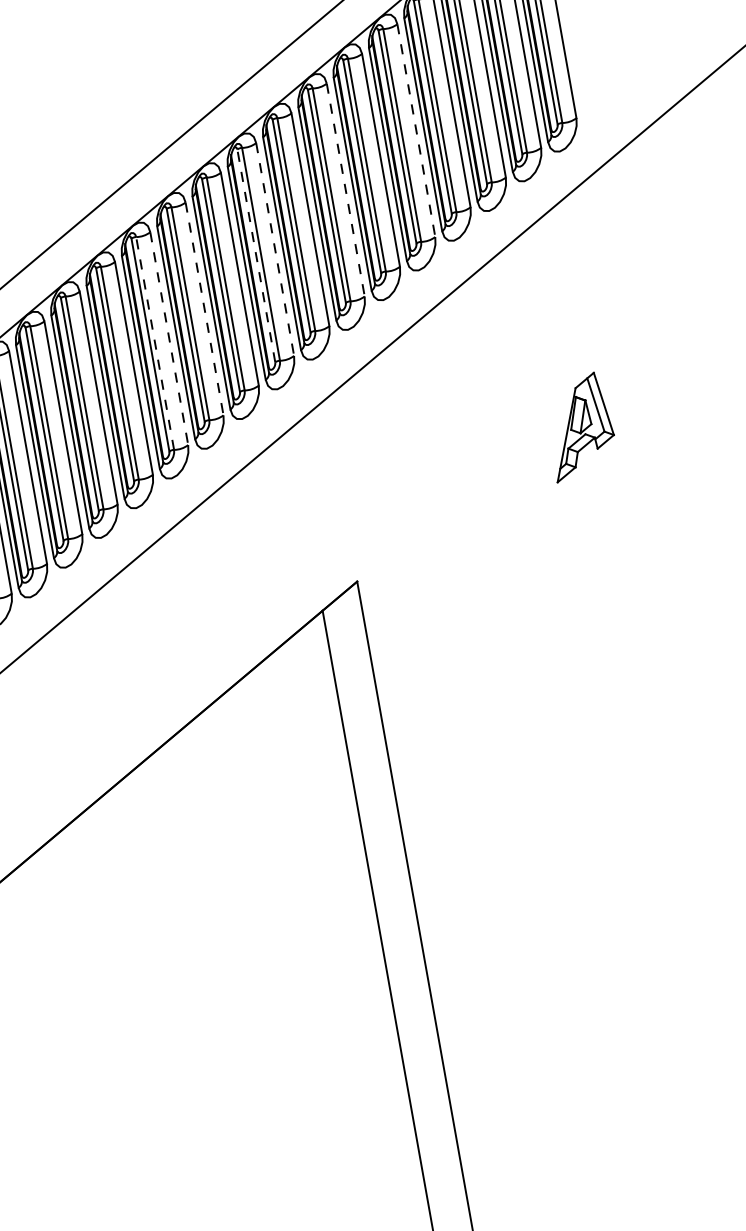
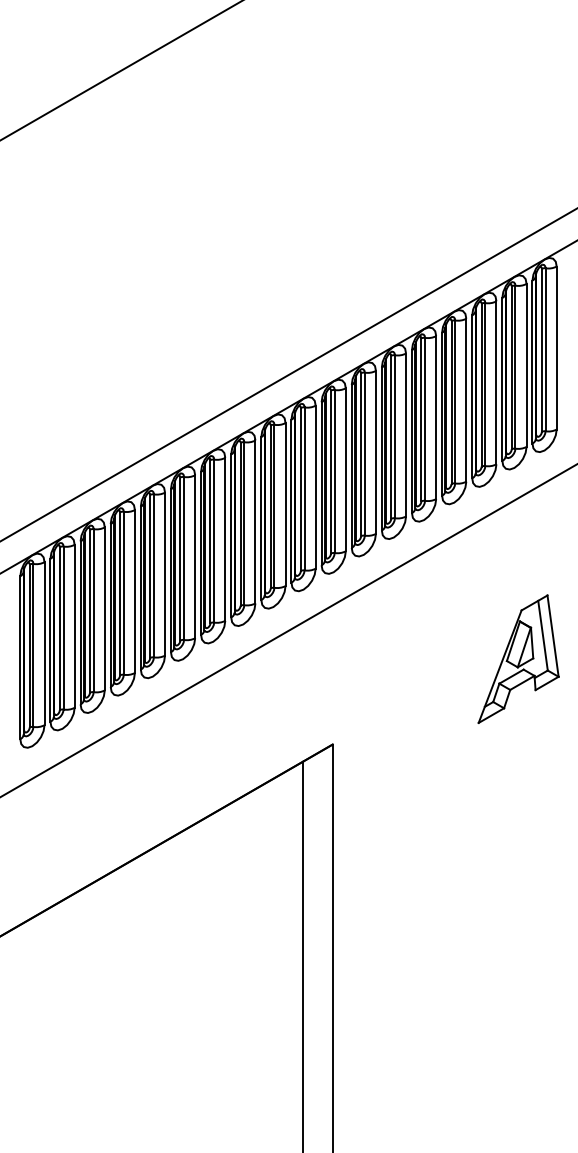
line: (416, 131) -> (436, 418), dashed -> solid
line: (345, 190) -> (375, 452), dashed -> solid
line: (274, 249) -> (315, 487), dashed -> solid
line: (255, 254) -> (300, 488), dashed -> solid
line: (204, 309) -> (255, 522), dashed -> solid
line: (169, 338) -> (225, 539), dashed -> solid
line: (155, 342) -> (214, 540), dashed -> solid
part: (579, 426) -> (518, 658), size x1.67

